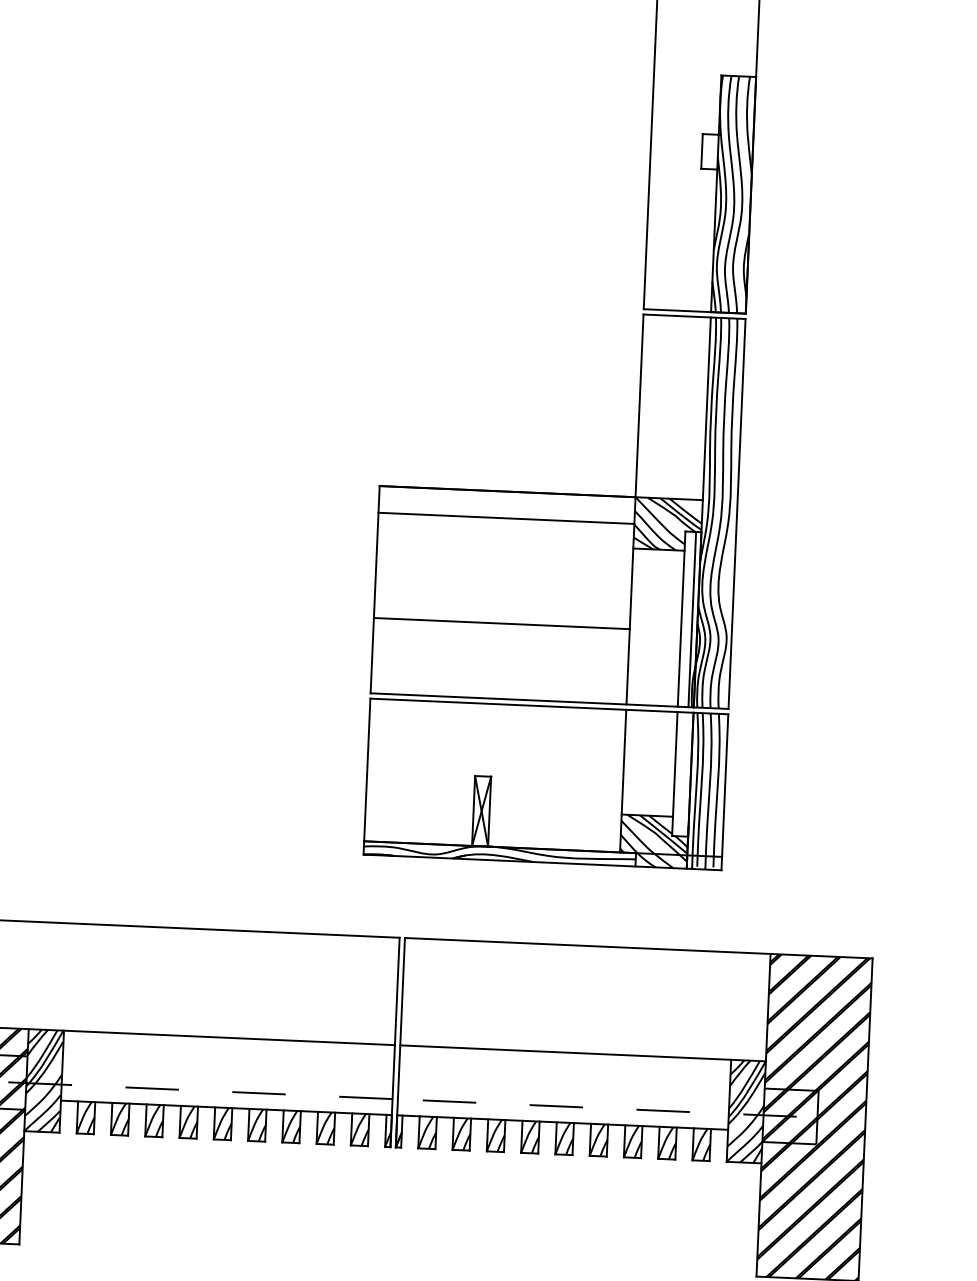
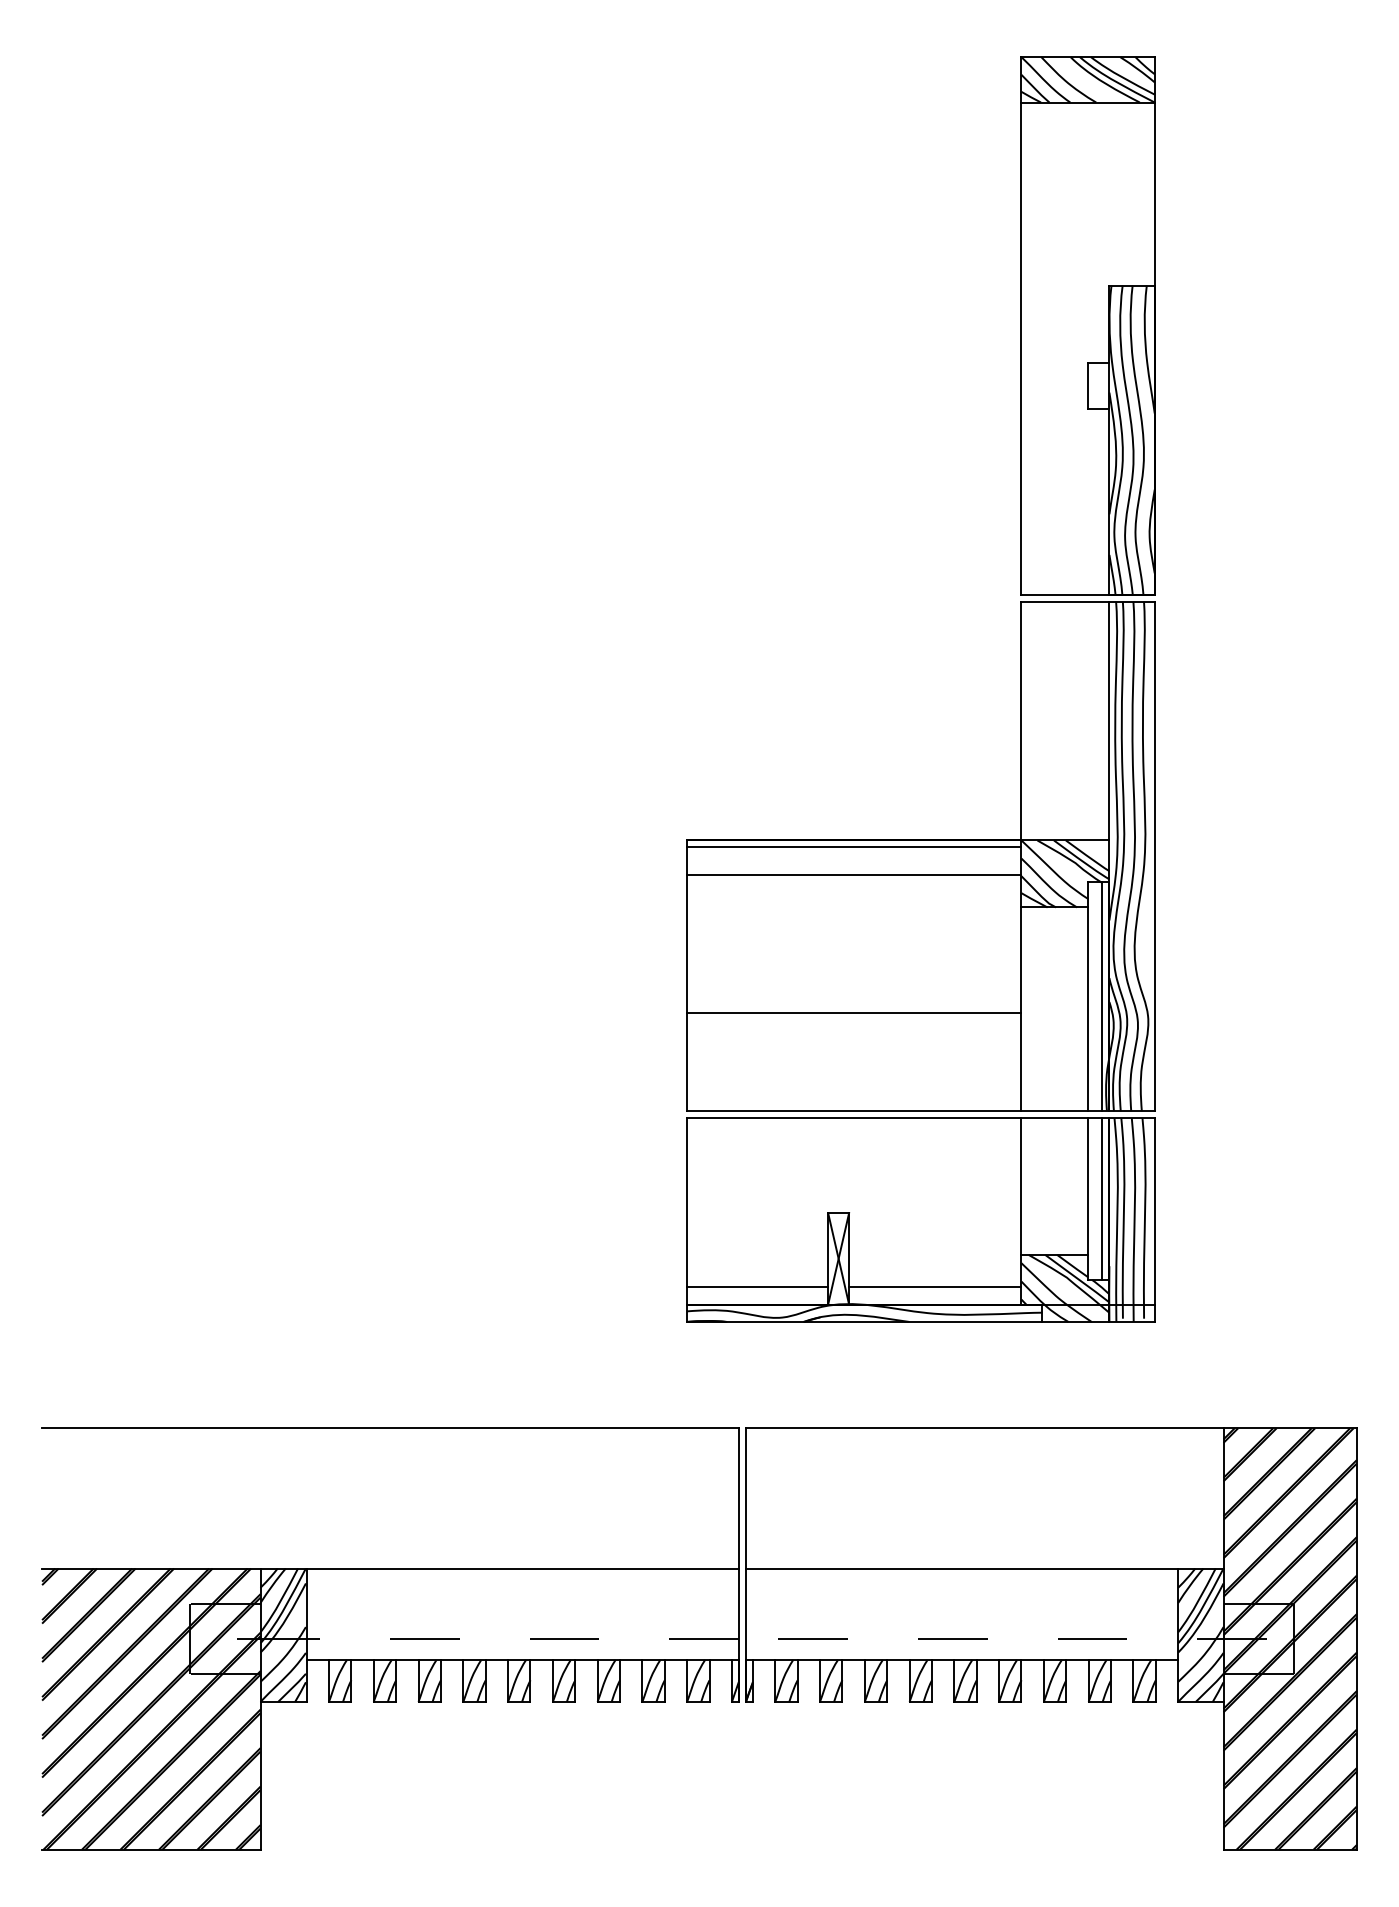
line: (507, 497) -> (854, 847), added
line: (685, 774) -> (1102, 1199), added
line: (418, 830) -> (757, 1287), added
line: (554, 836) -> (935, 1287), added

